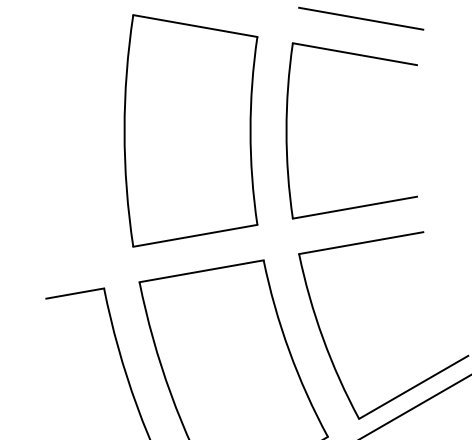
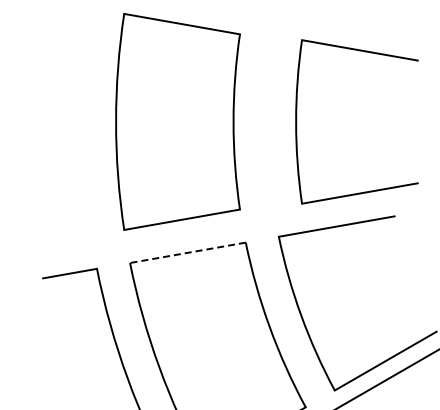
line: (360, 18) -> (336, 17), removed
part: (288, 130) -> (297, 121), moved
line: (201, 270) -> (187, 252), solid -> dashed

